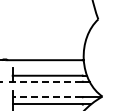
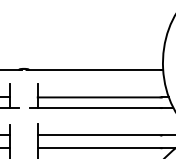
line: (45, 81) -> (95, 107), dashed -> solid
line: (47, 97) -> (99, 135), dashed -> solid

